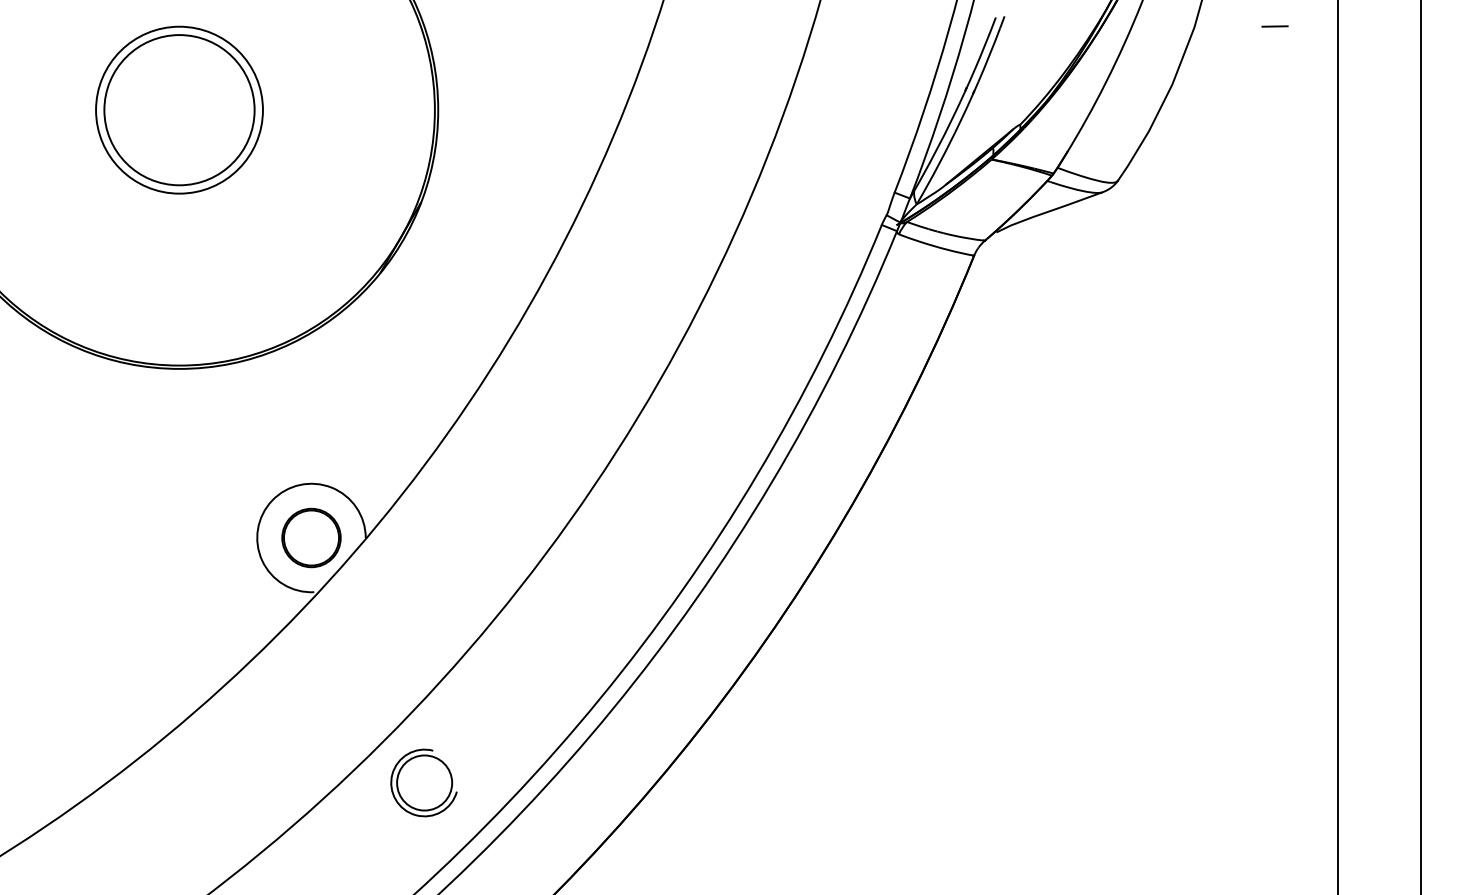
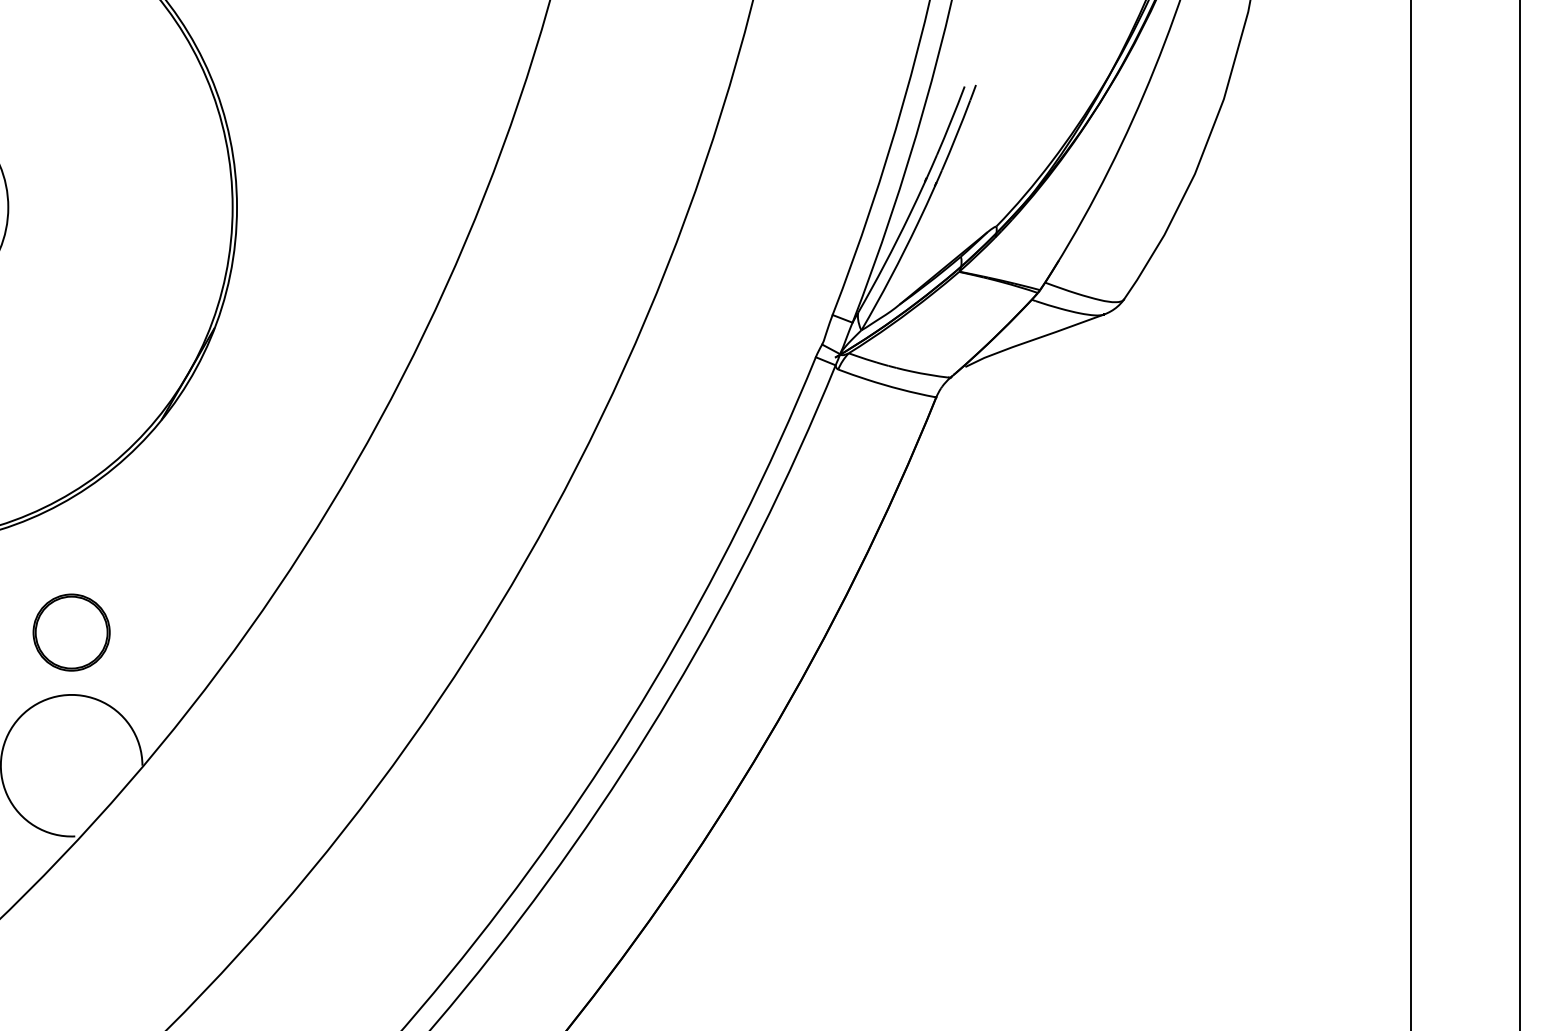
line: (1274, 26) -> (1328, 98), removed
part: (311, 537) -> (71, 631), moved

